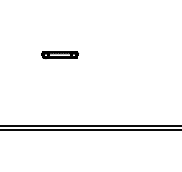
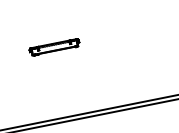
part: (59, 55) -> (54, 47), size x1.4

